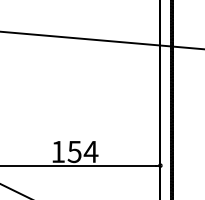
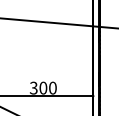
text: (74, 150) -> (43, 87), 154 -> 300

